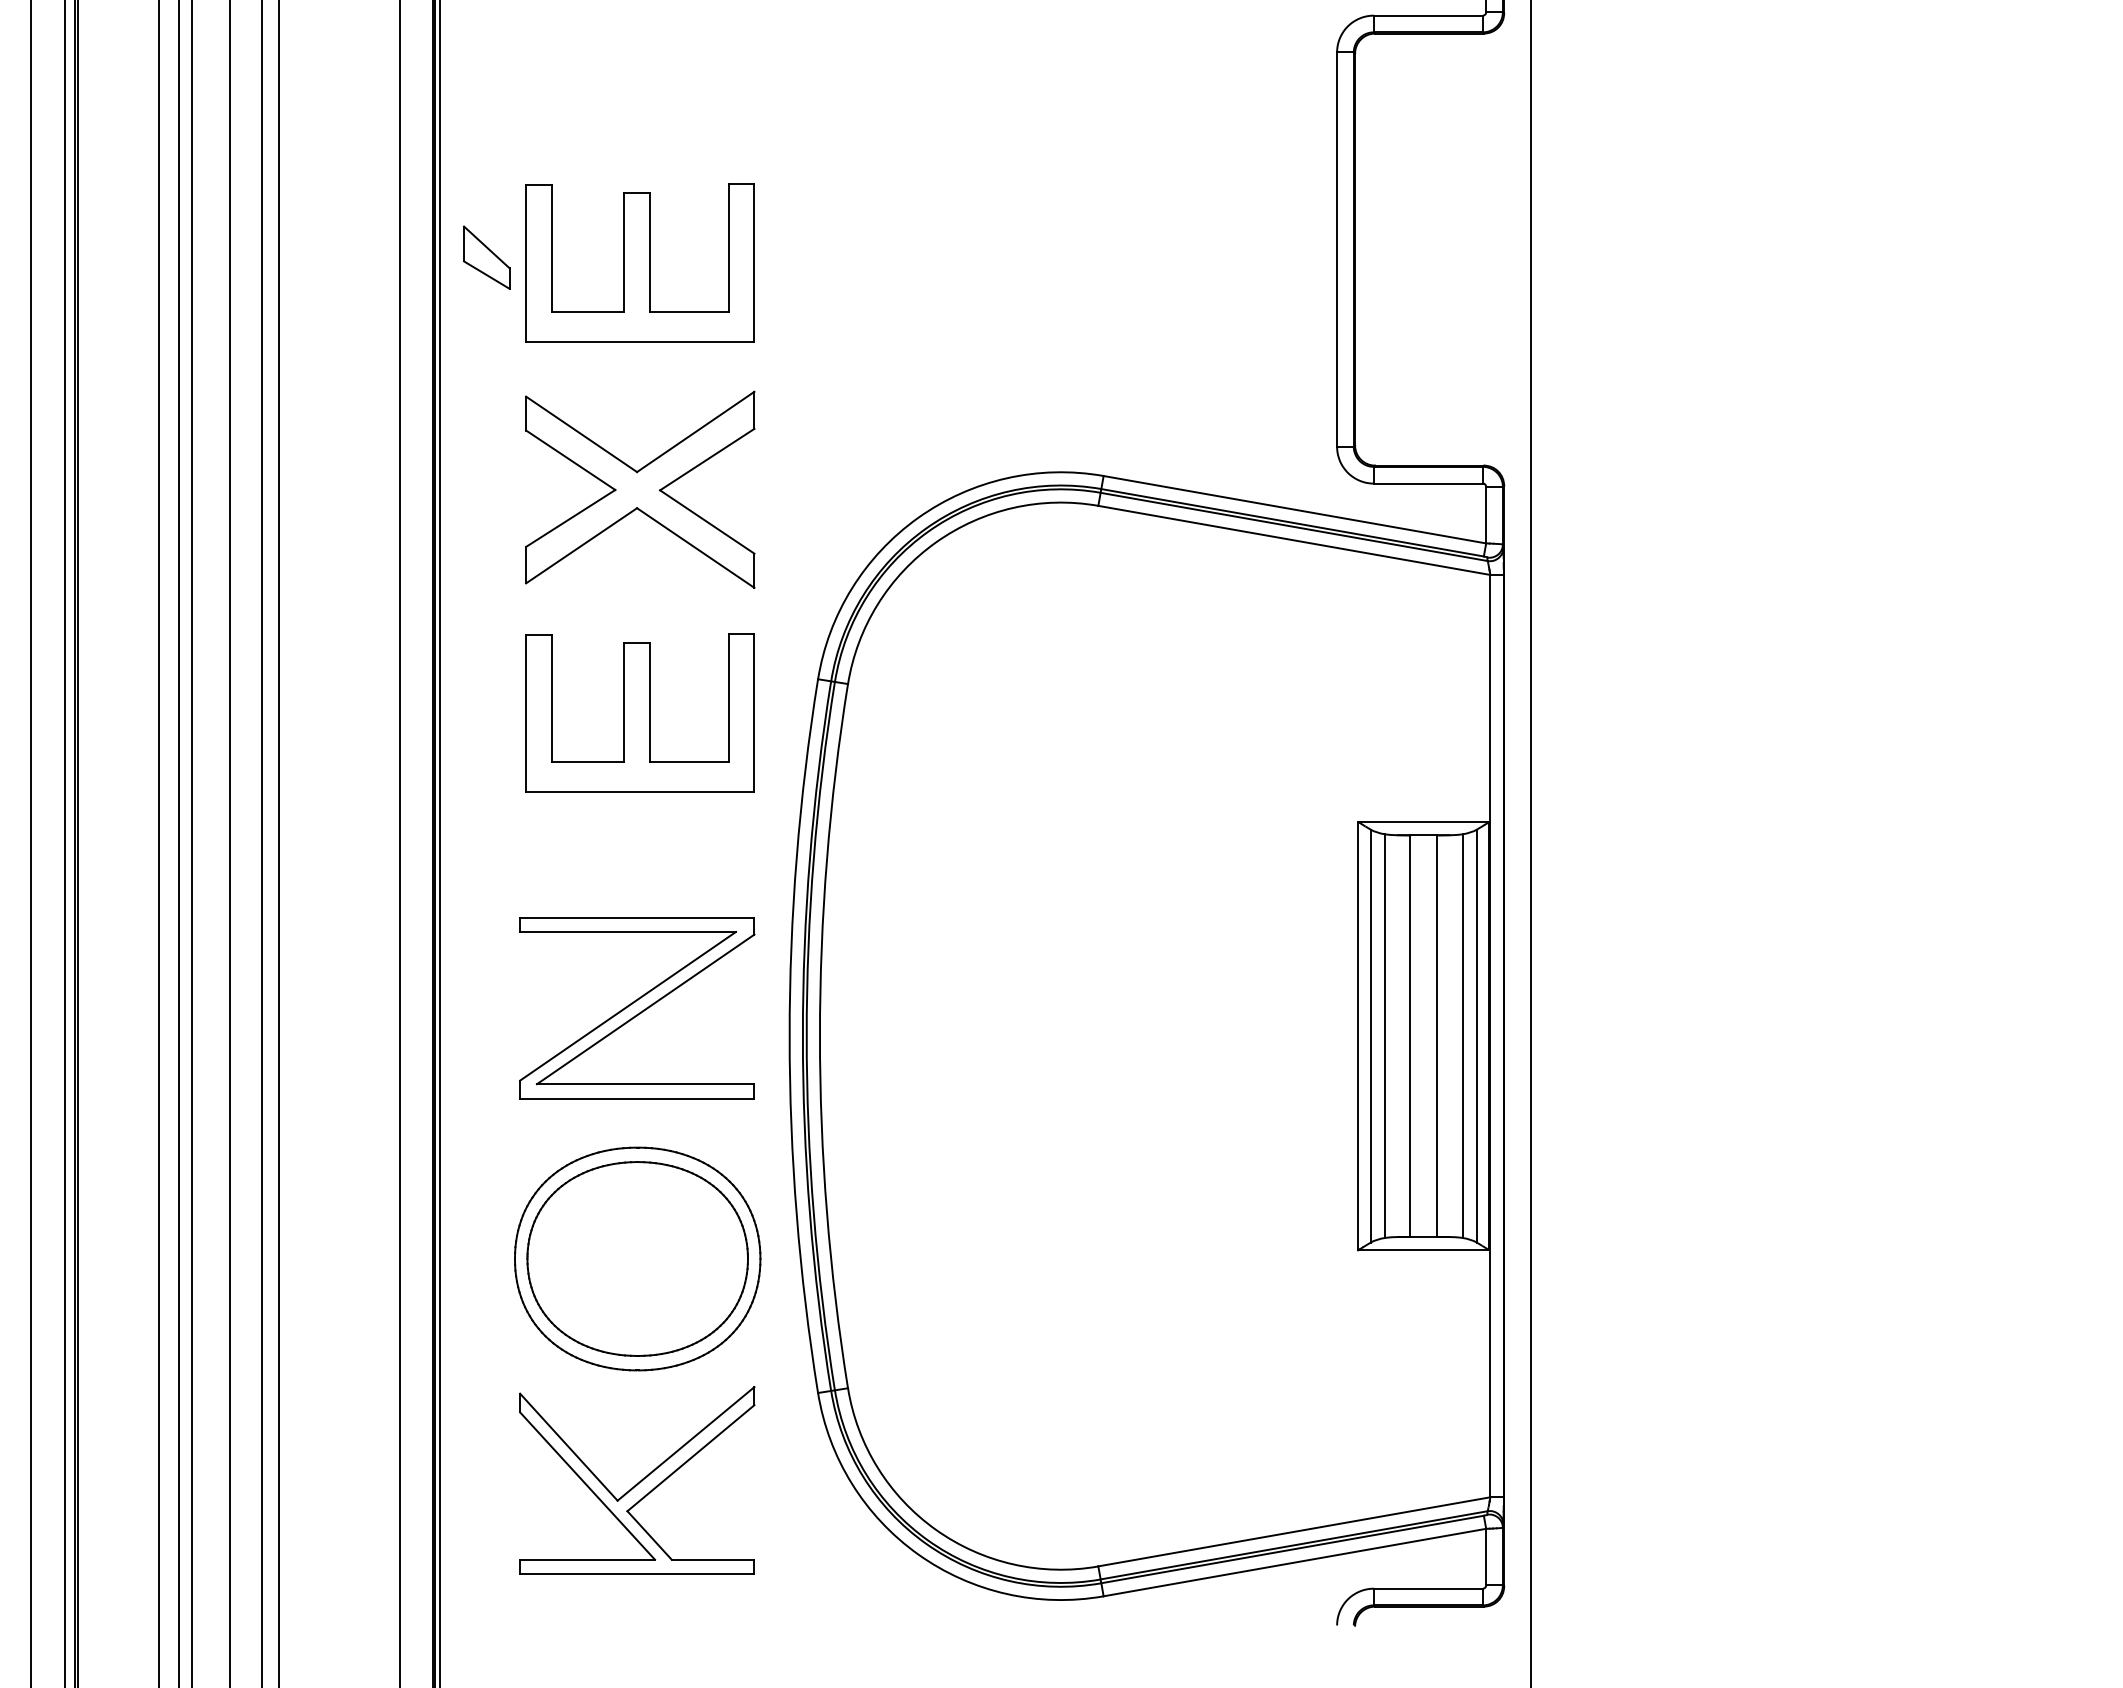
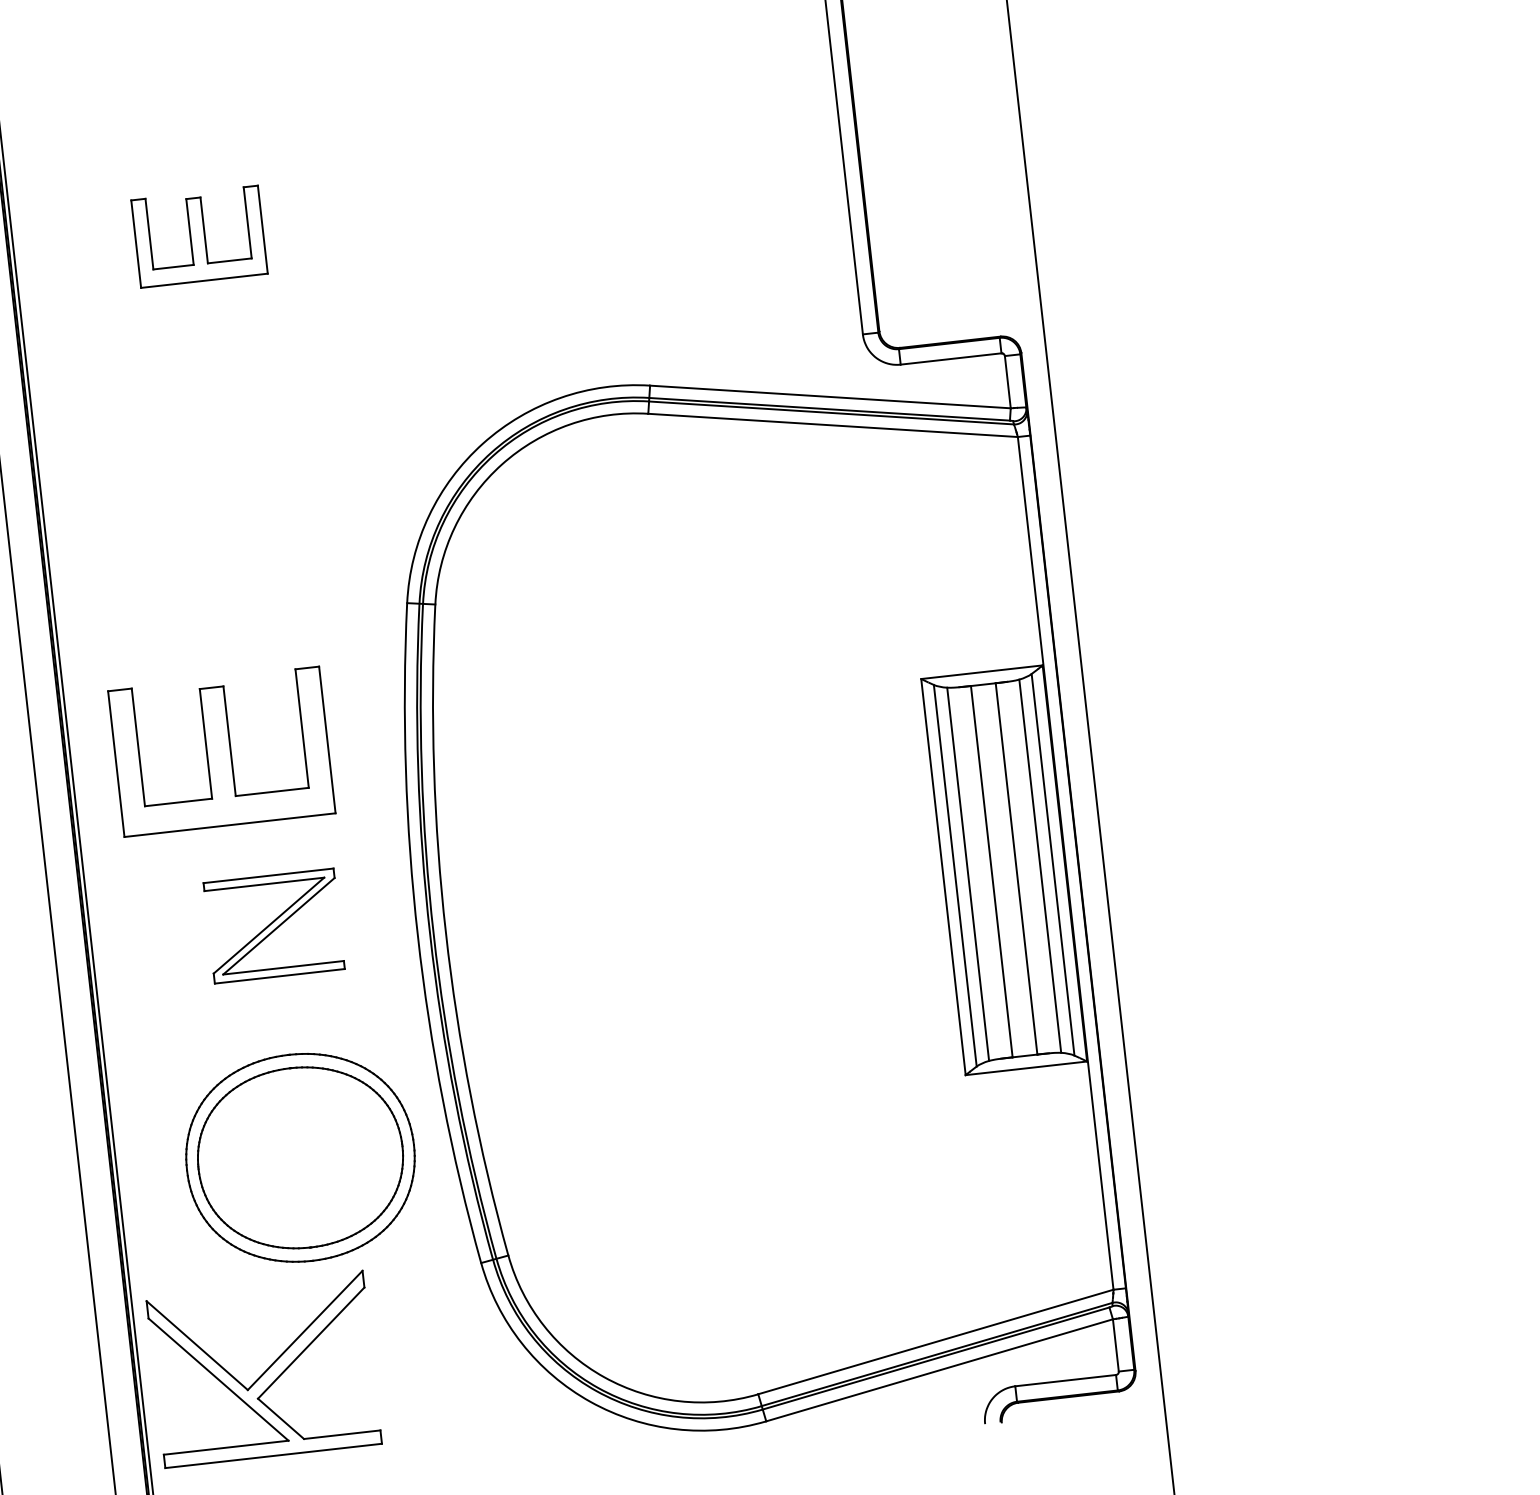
part: (486, 257) -> (56, 247), removed
part: (639, 262) -> (198, 236), size x0.6
part: (640, 489) -> (223, 446), removed
part: (639, 712) -> (221, 751), moved
part: (637, 1008) -> (274, 926), size x0.6
part: (637, 1480) -> (264, 1369), moved

